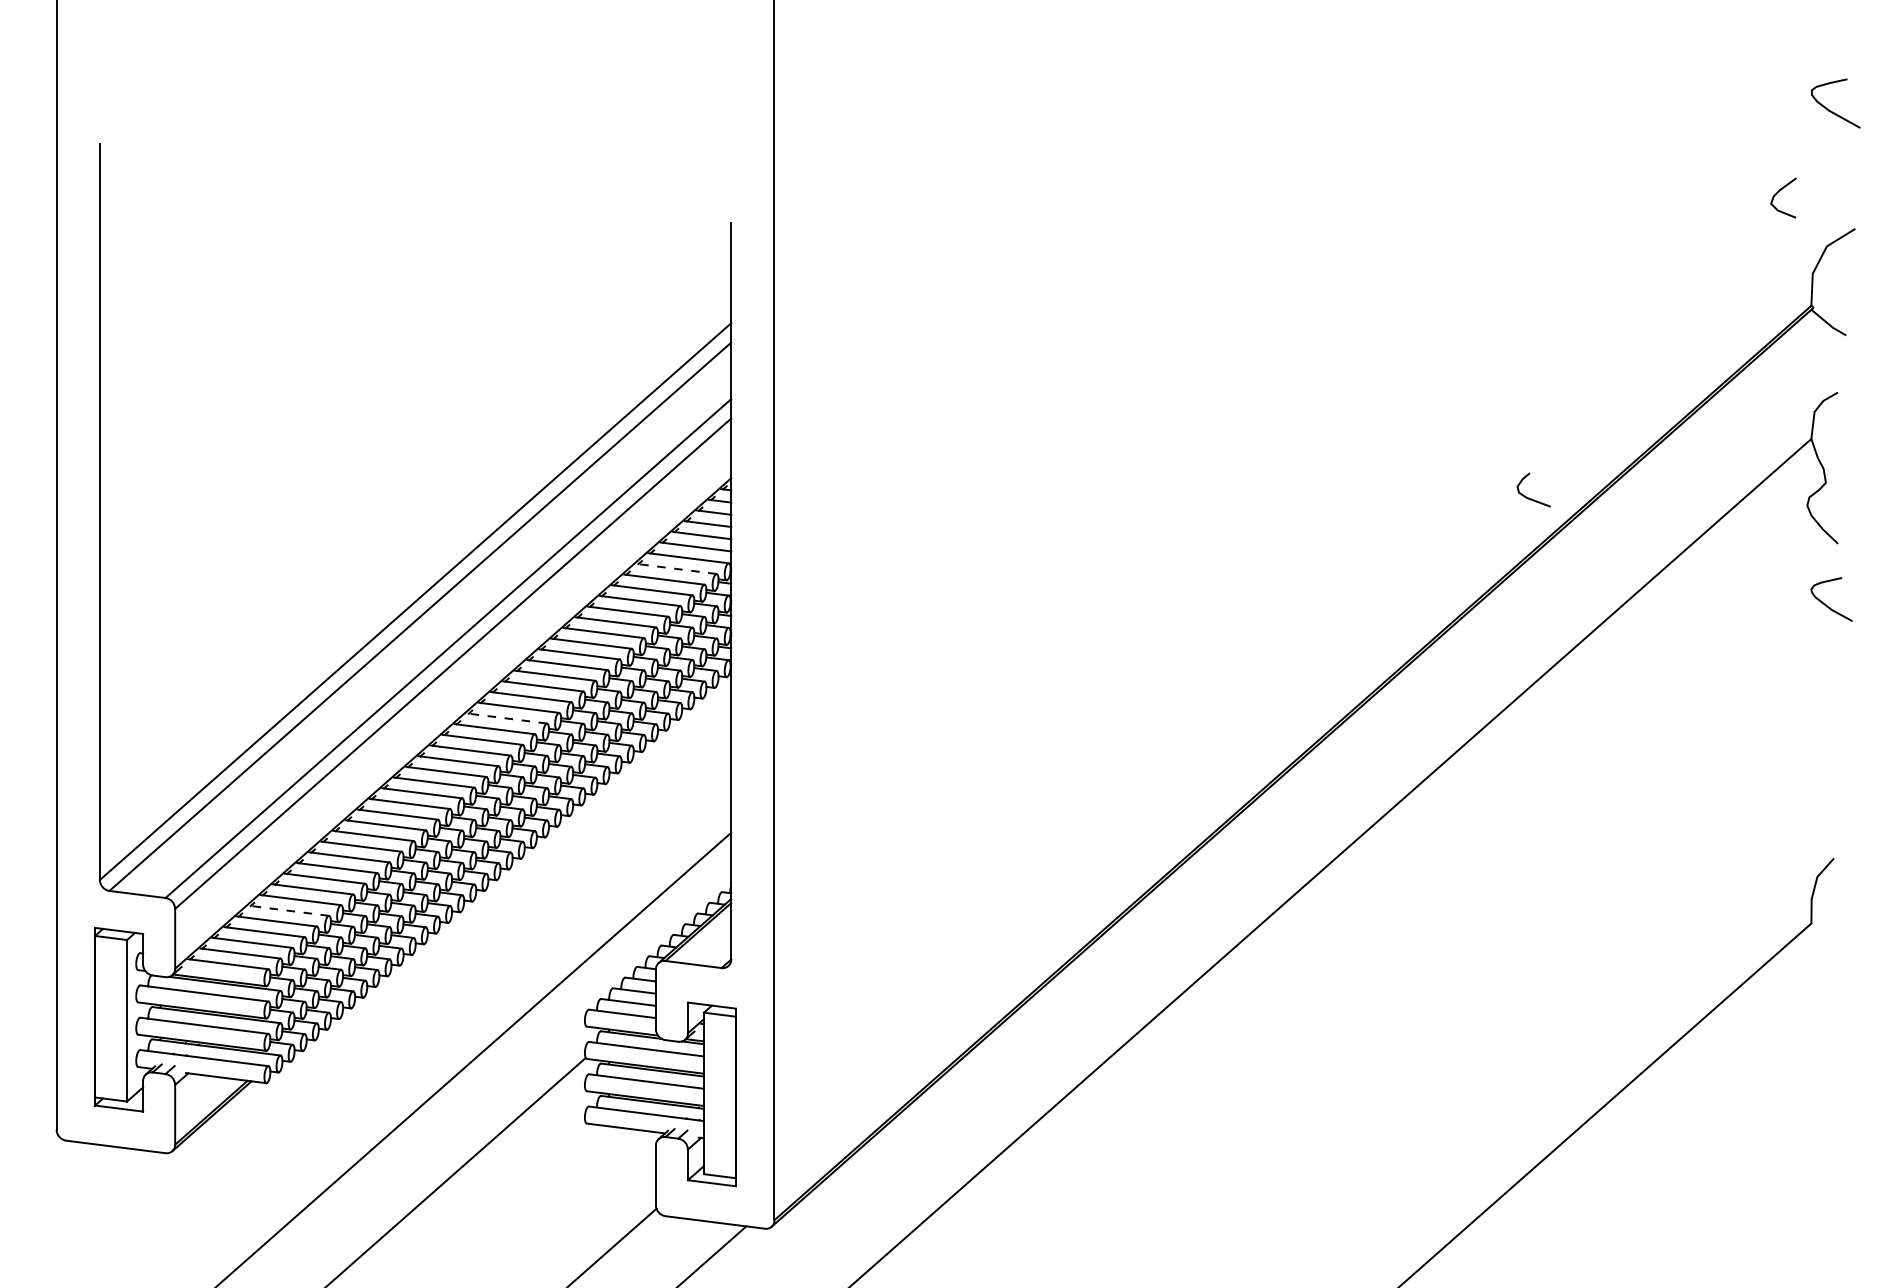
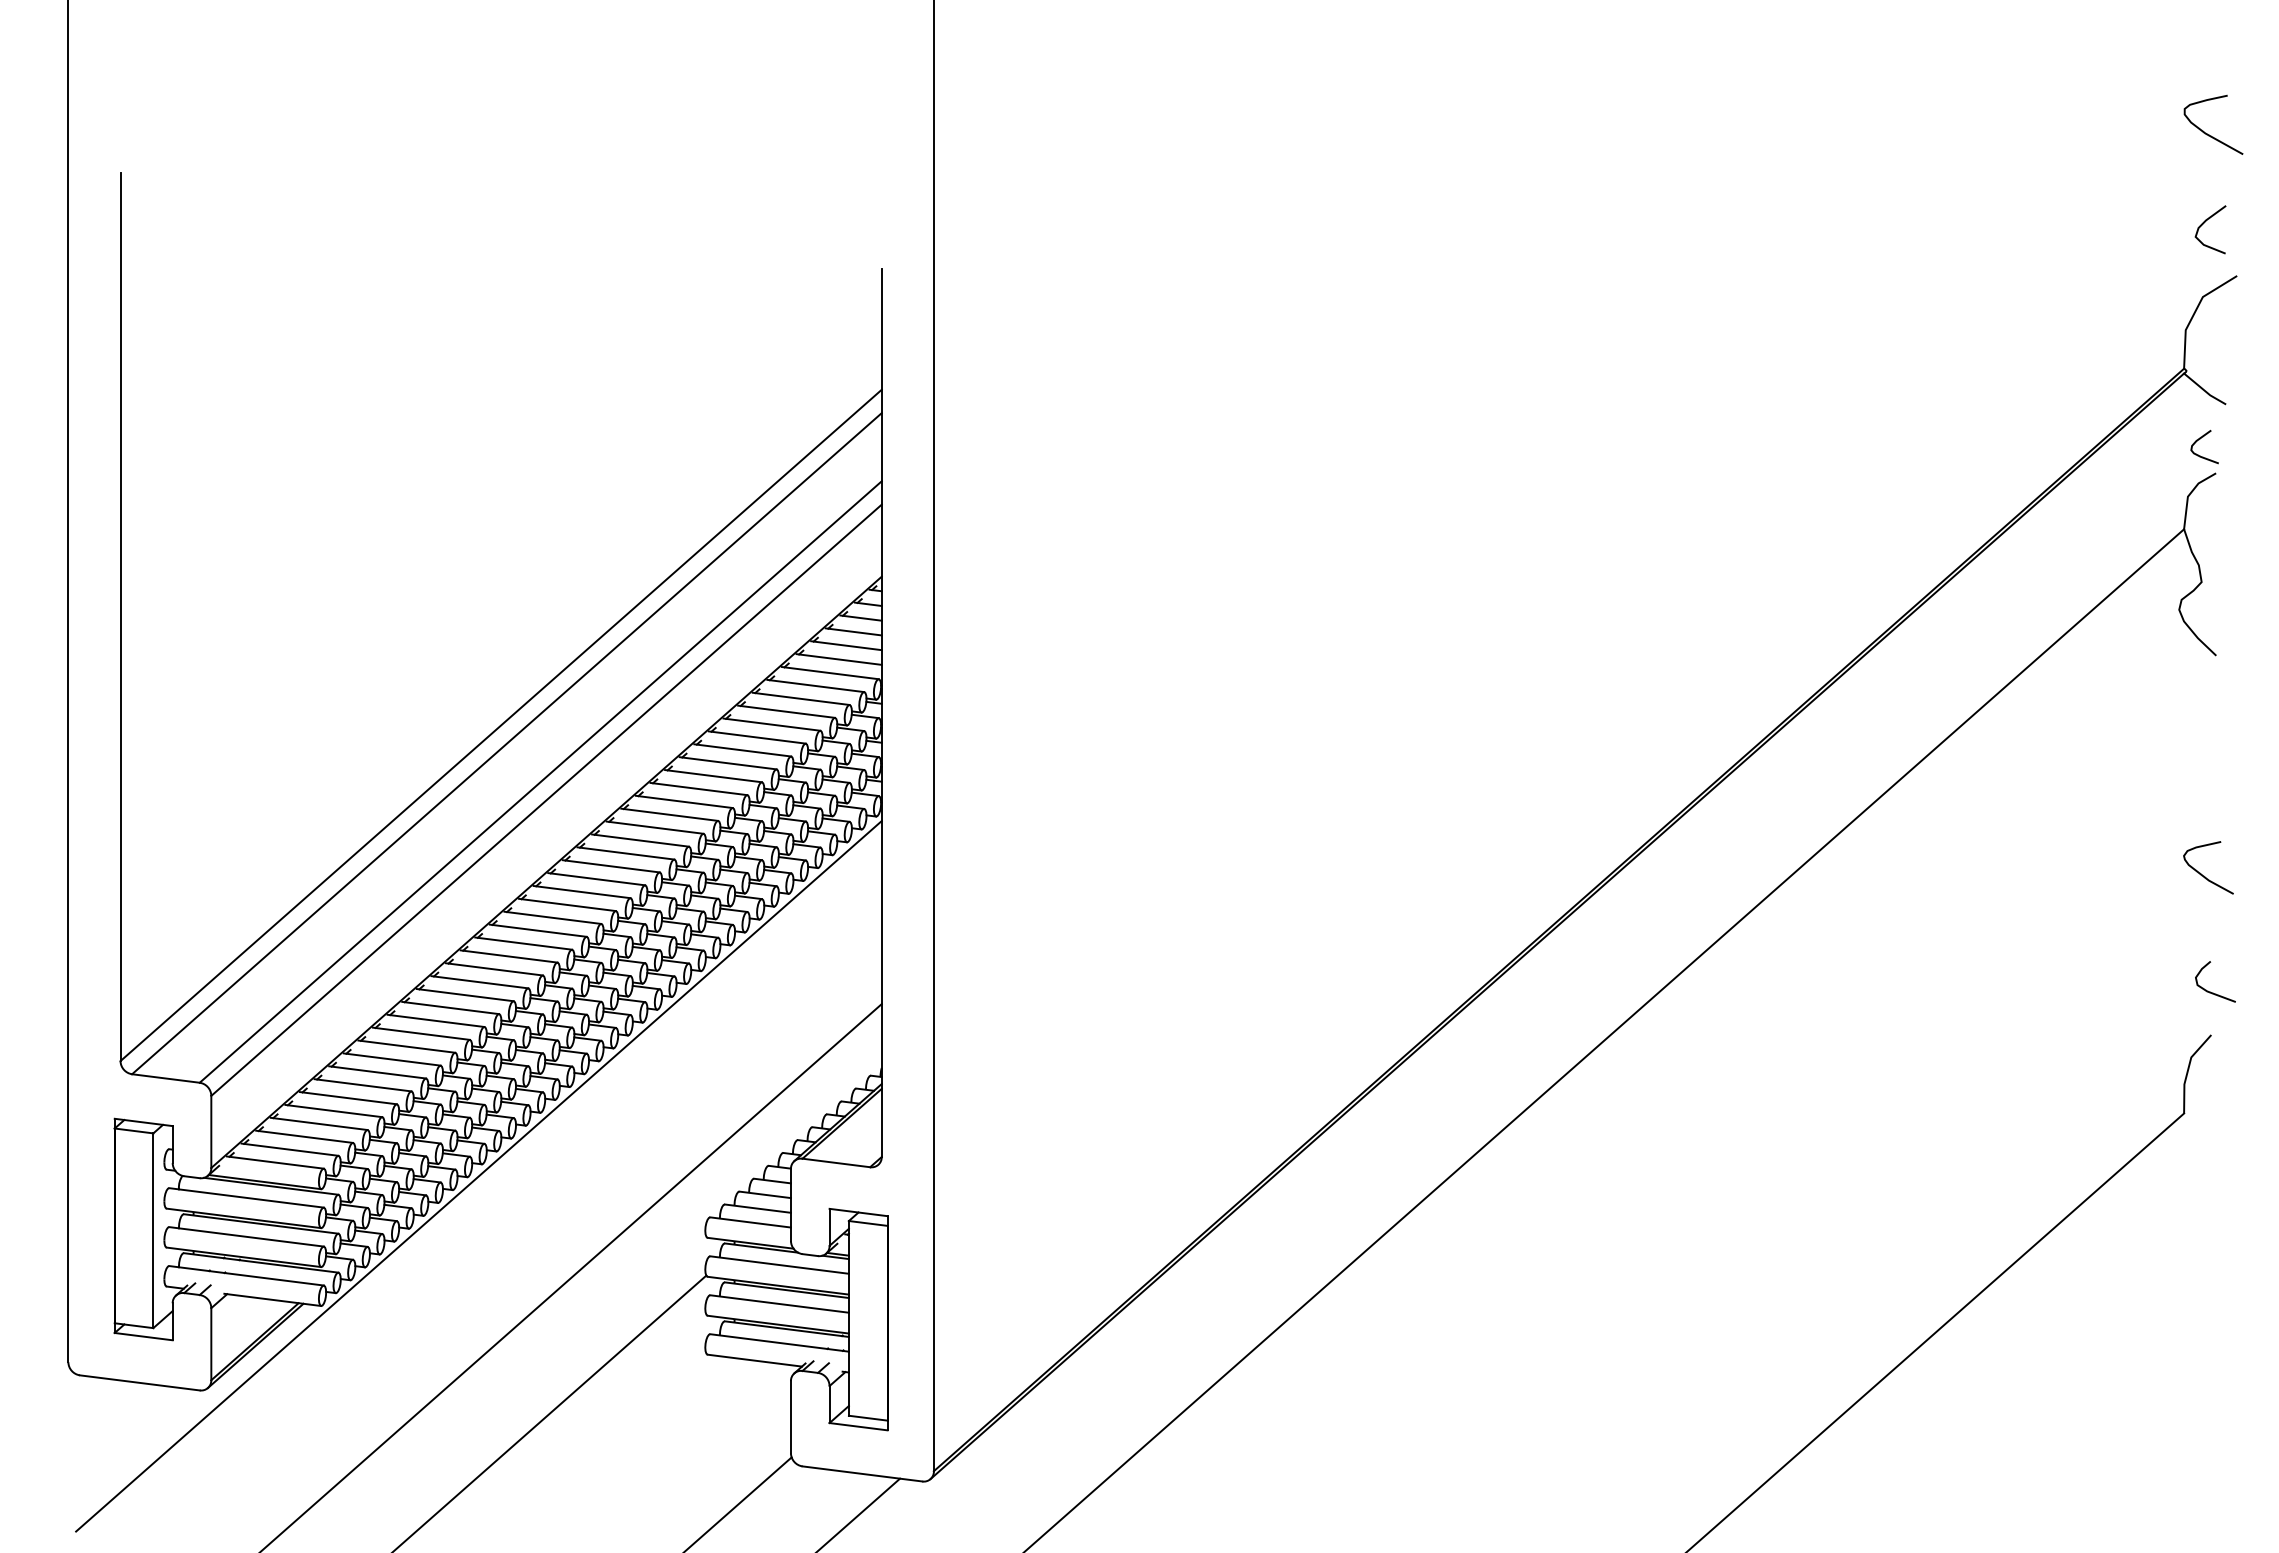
curve: (1778, 192) -> (2204, 223), moved
curve: (1824, 364) -> (2200, 439), added
curve: (1529, 498) -> (2210, 991), moved
line: (676, 569) -> (815, 686), dashed -> solid
curve: (1828, 605) -> (2204, 875), moved
line: (507, 718) -> (611, 866), dashed -> solid
line: (288, 911) -> (348, 1098), dashed -> solid
line: (396, 975) -> (478, 1176), added

